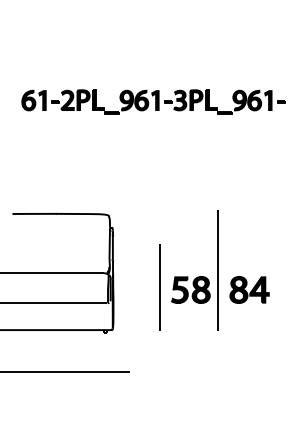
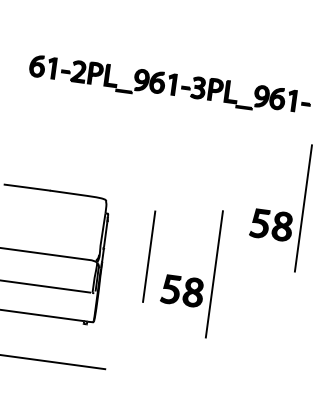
part: (271, 204) -> (280, 211), added
line: (159, 287) -> (148, 256), moved
part: (249, 289) -> (244, 298), removed

